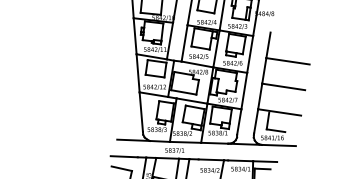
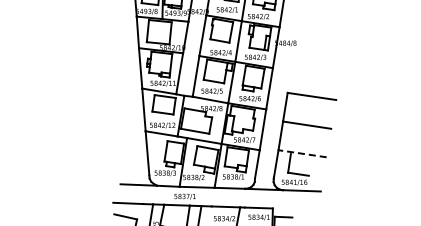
line: (267, 45) -> (289, 78), removed
line: (279, 112) -> (302, 153), solid -> dashed
line: (264, 161) -> (285, 208), removed

